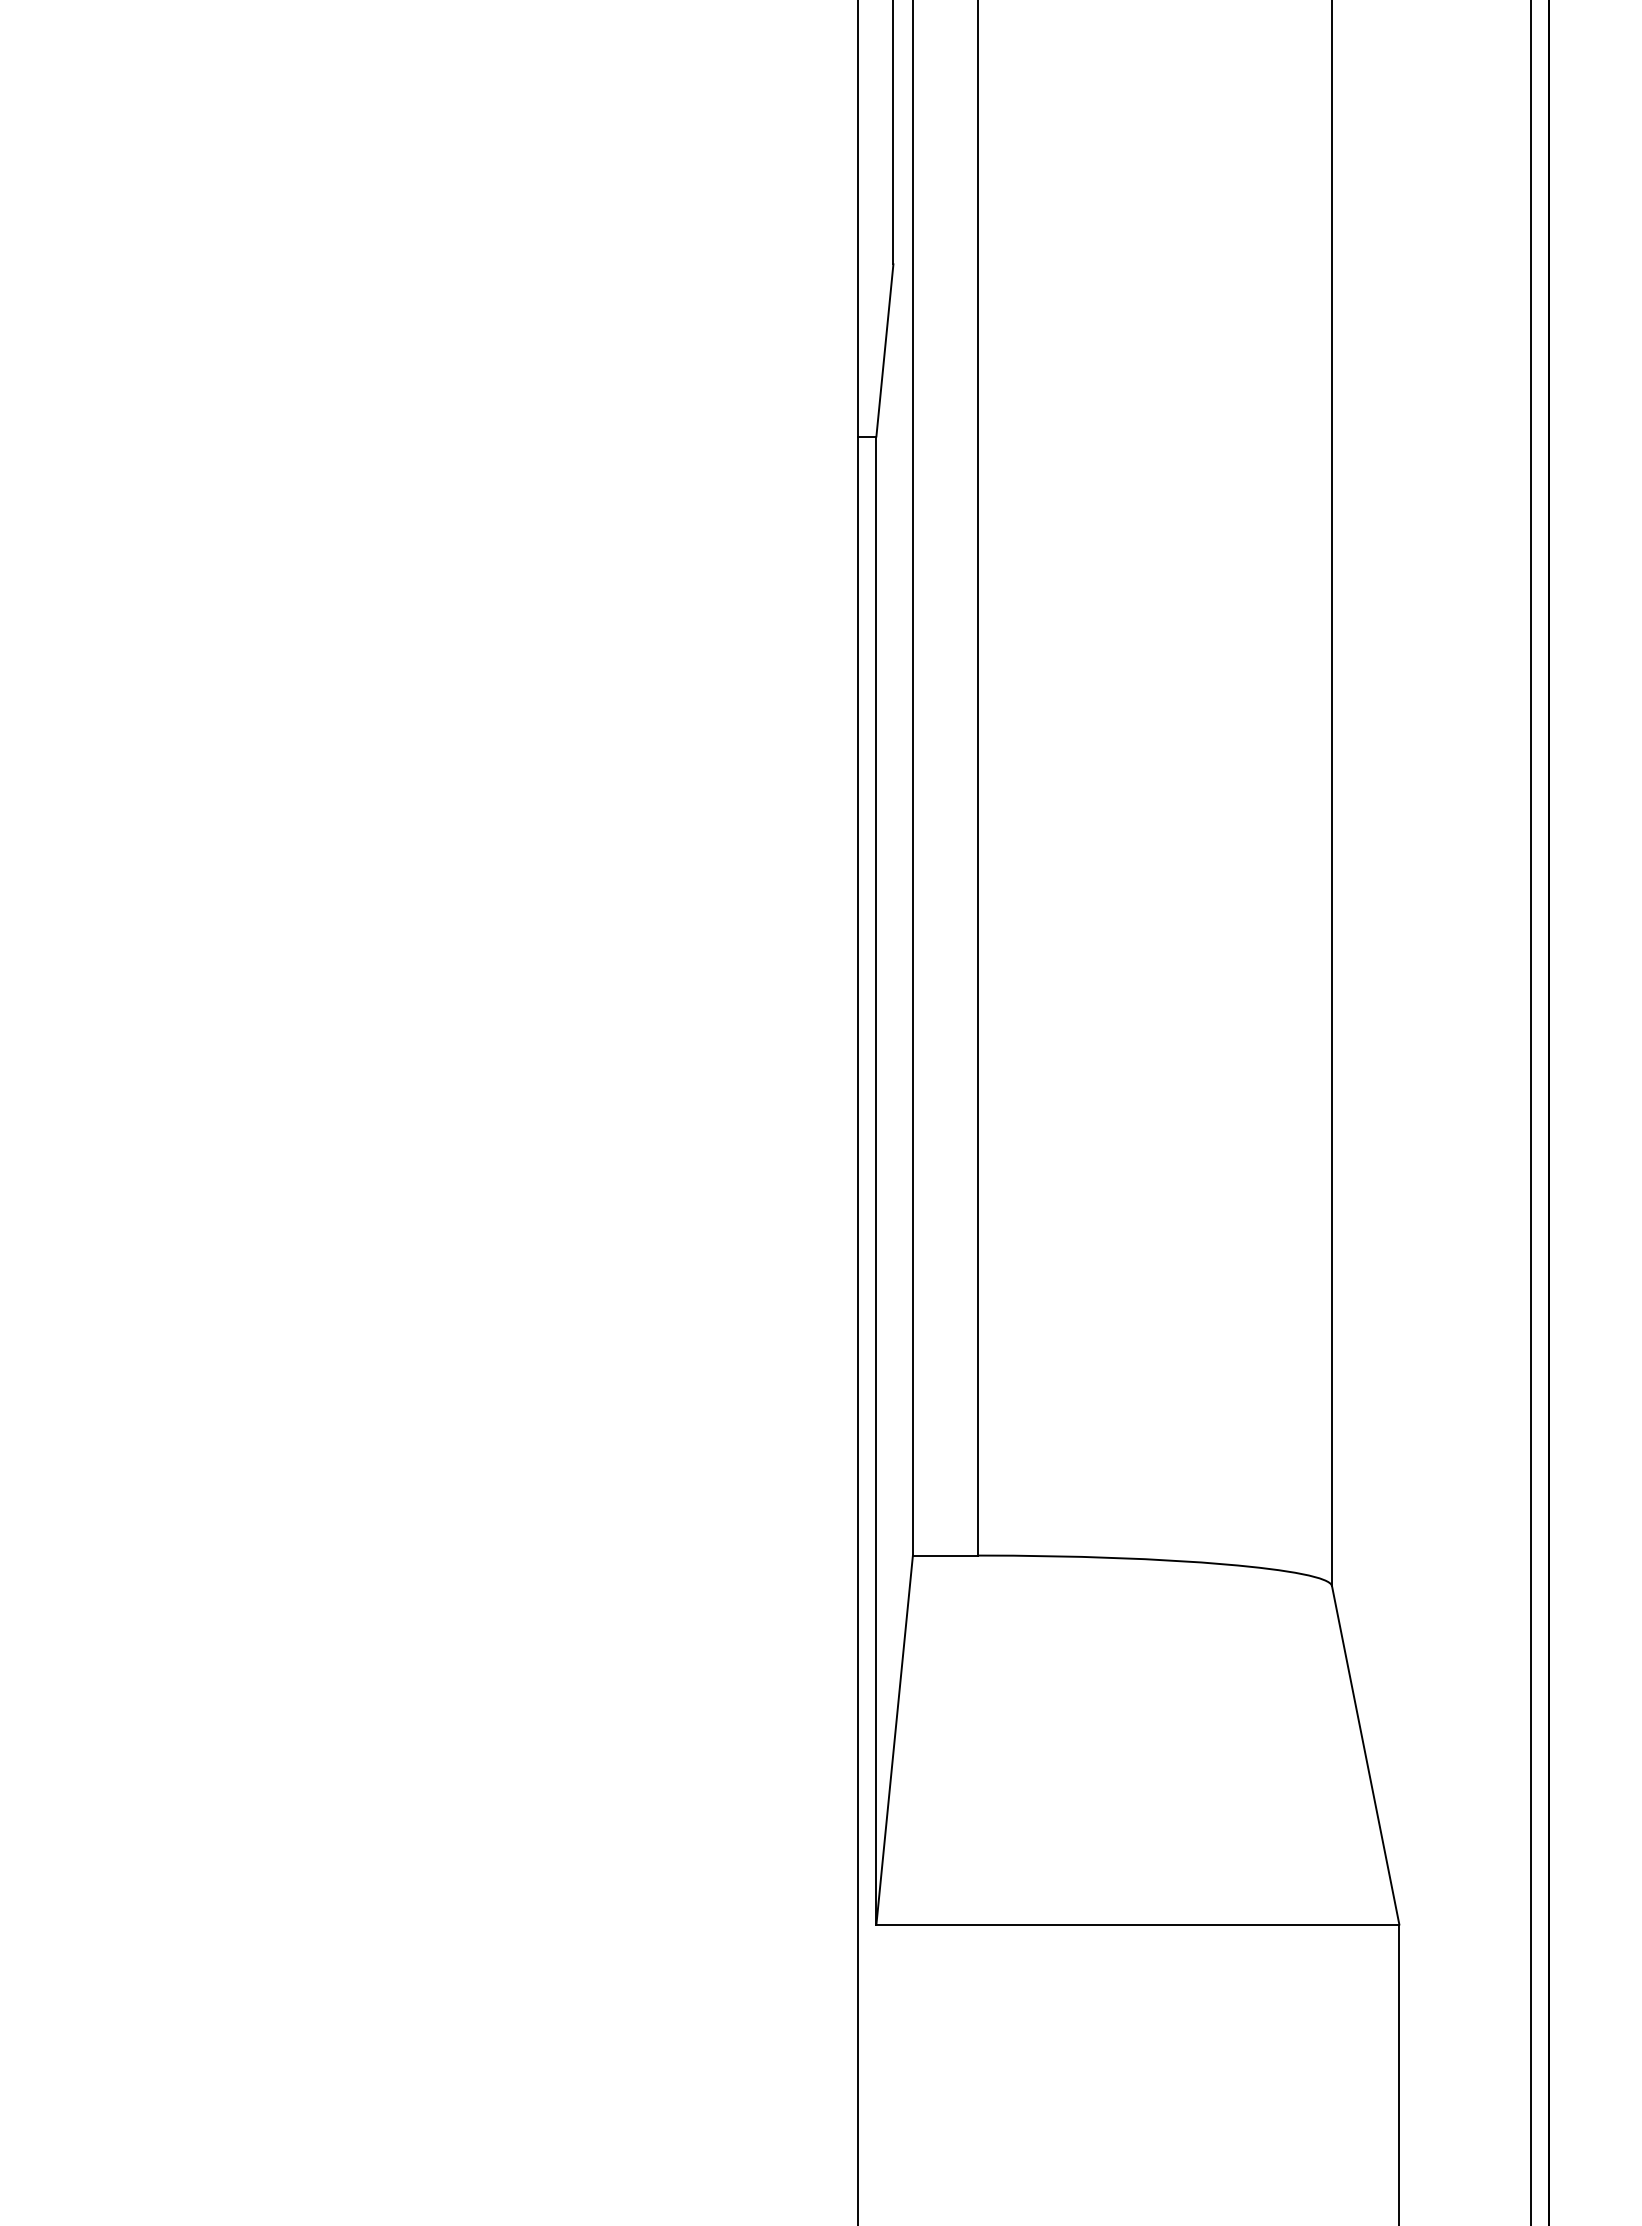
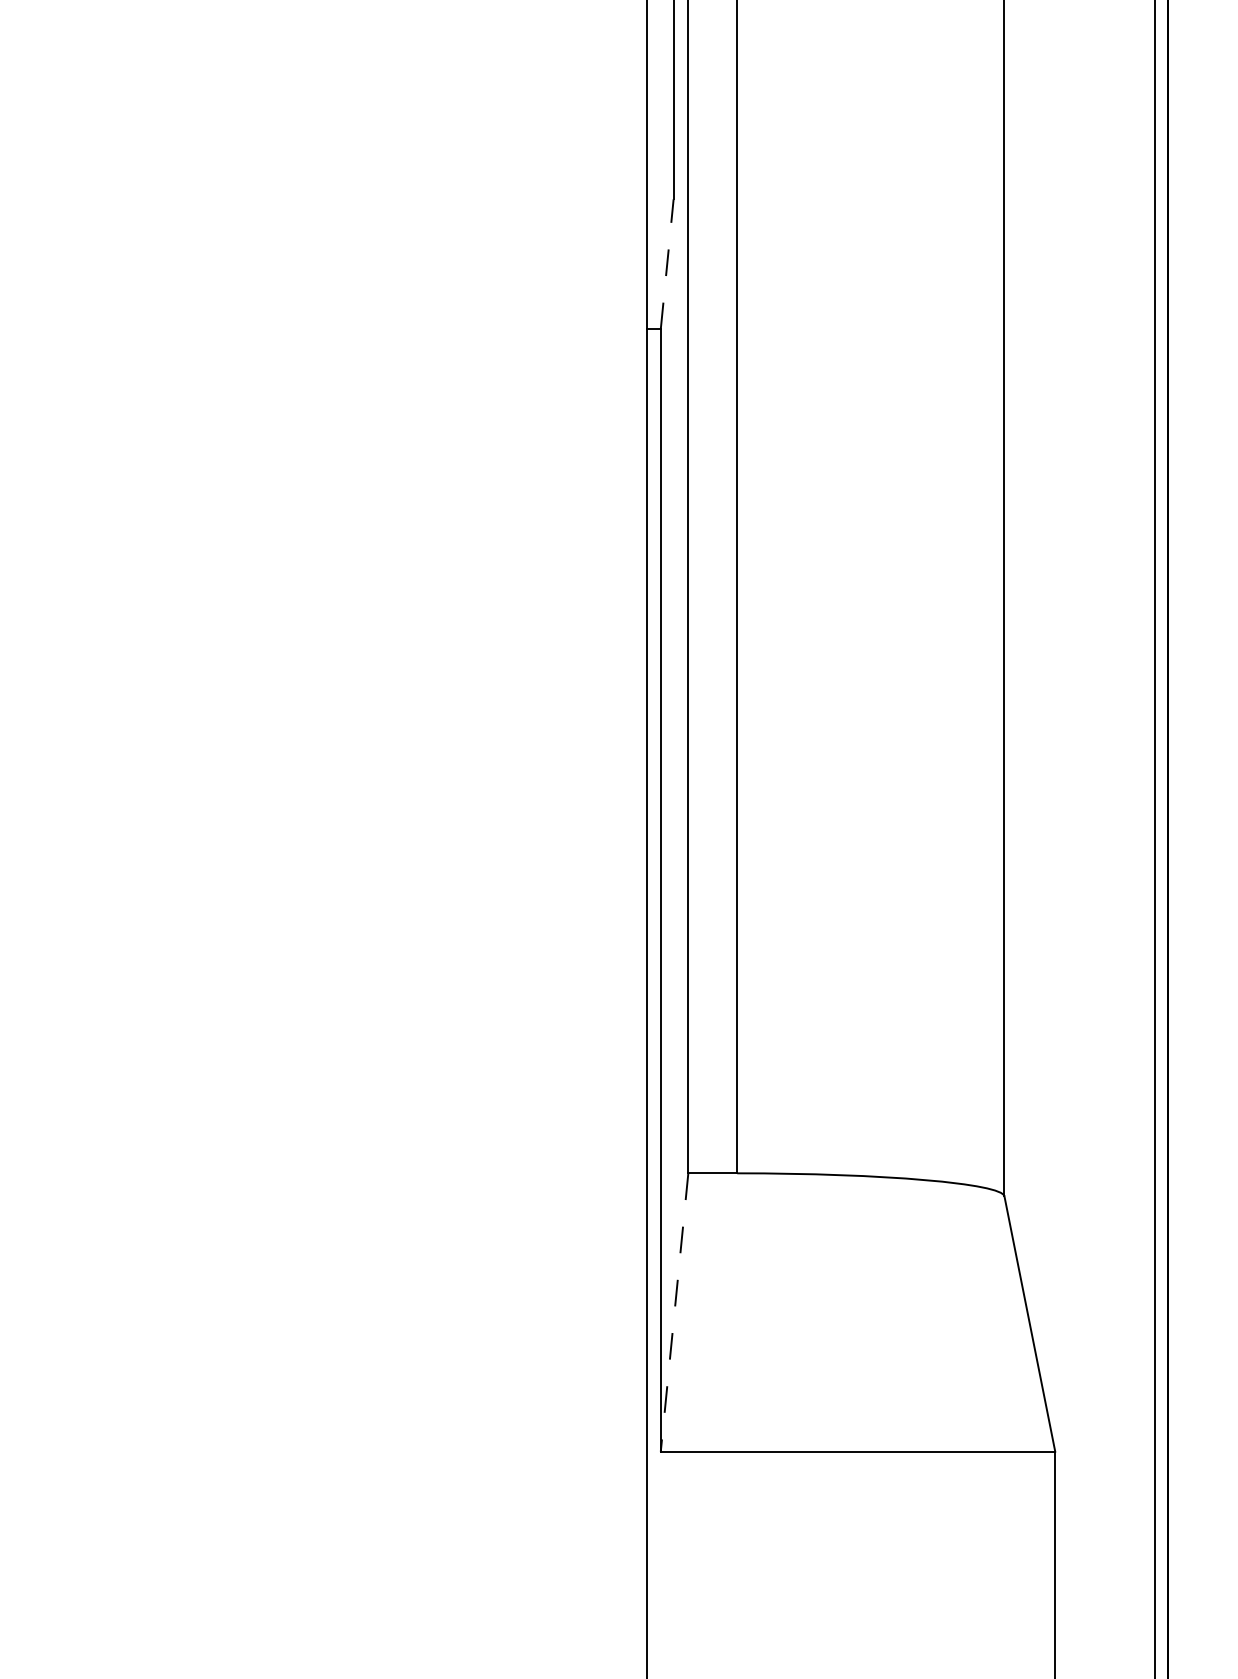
line: (884, 350) -> (666, 264), solid -> dashed
line: (894, 1740) -> (674, 1312), solid -> dashed

